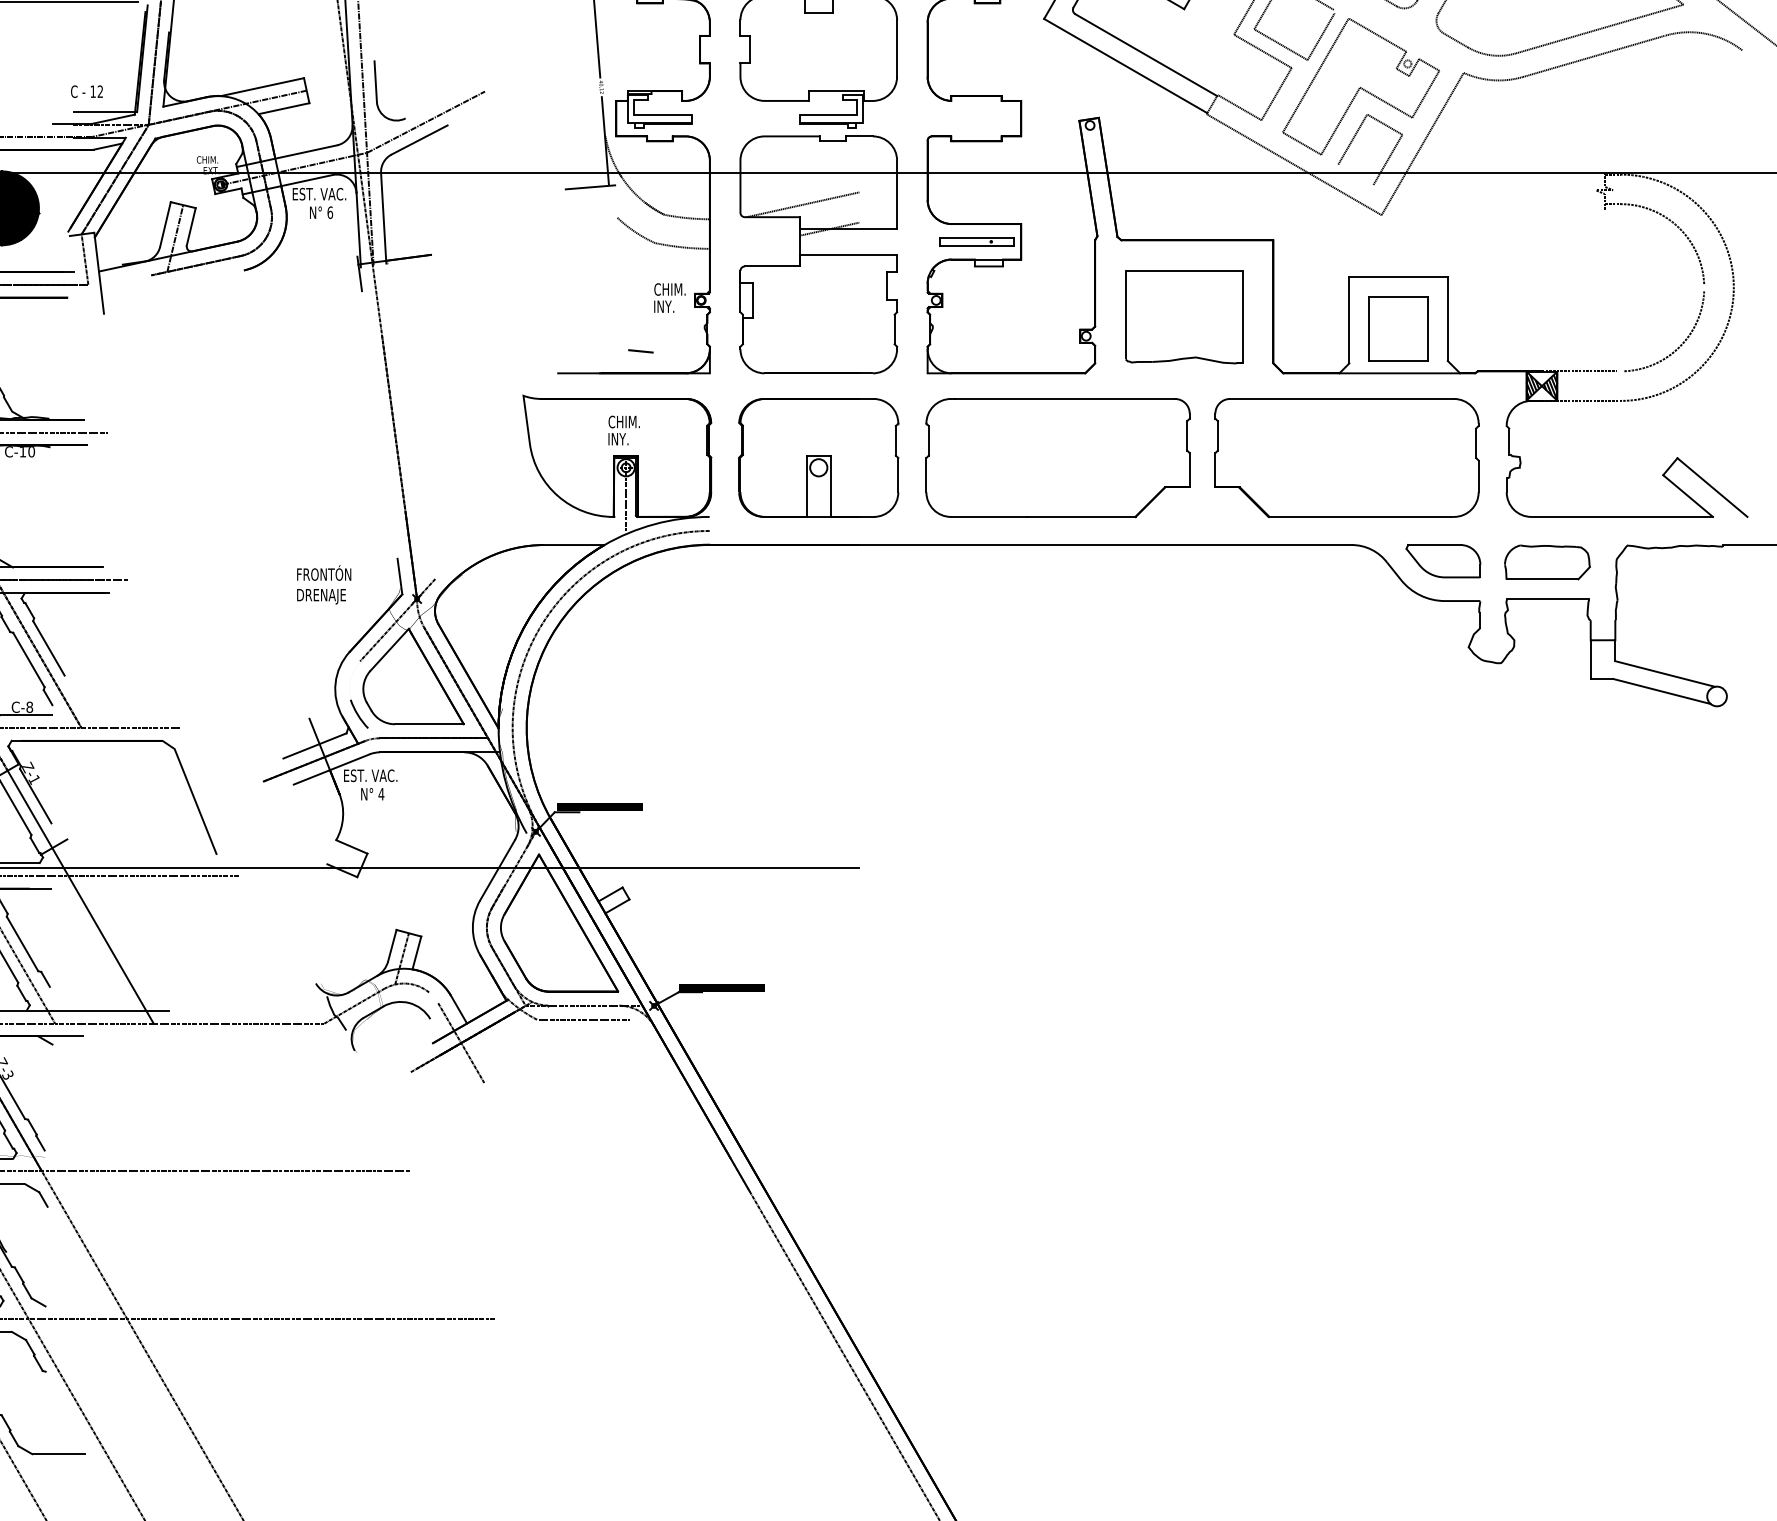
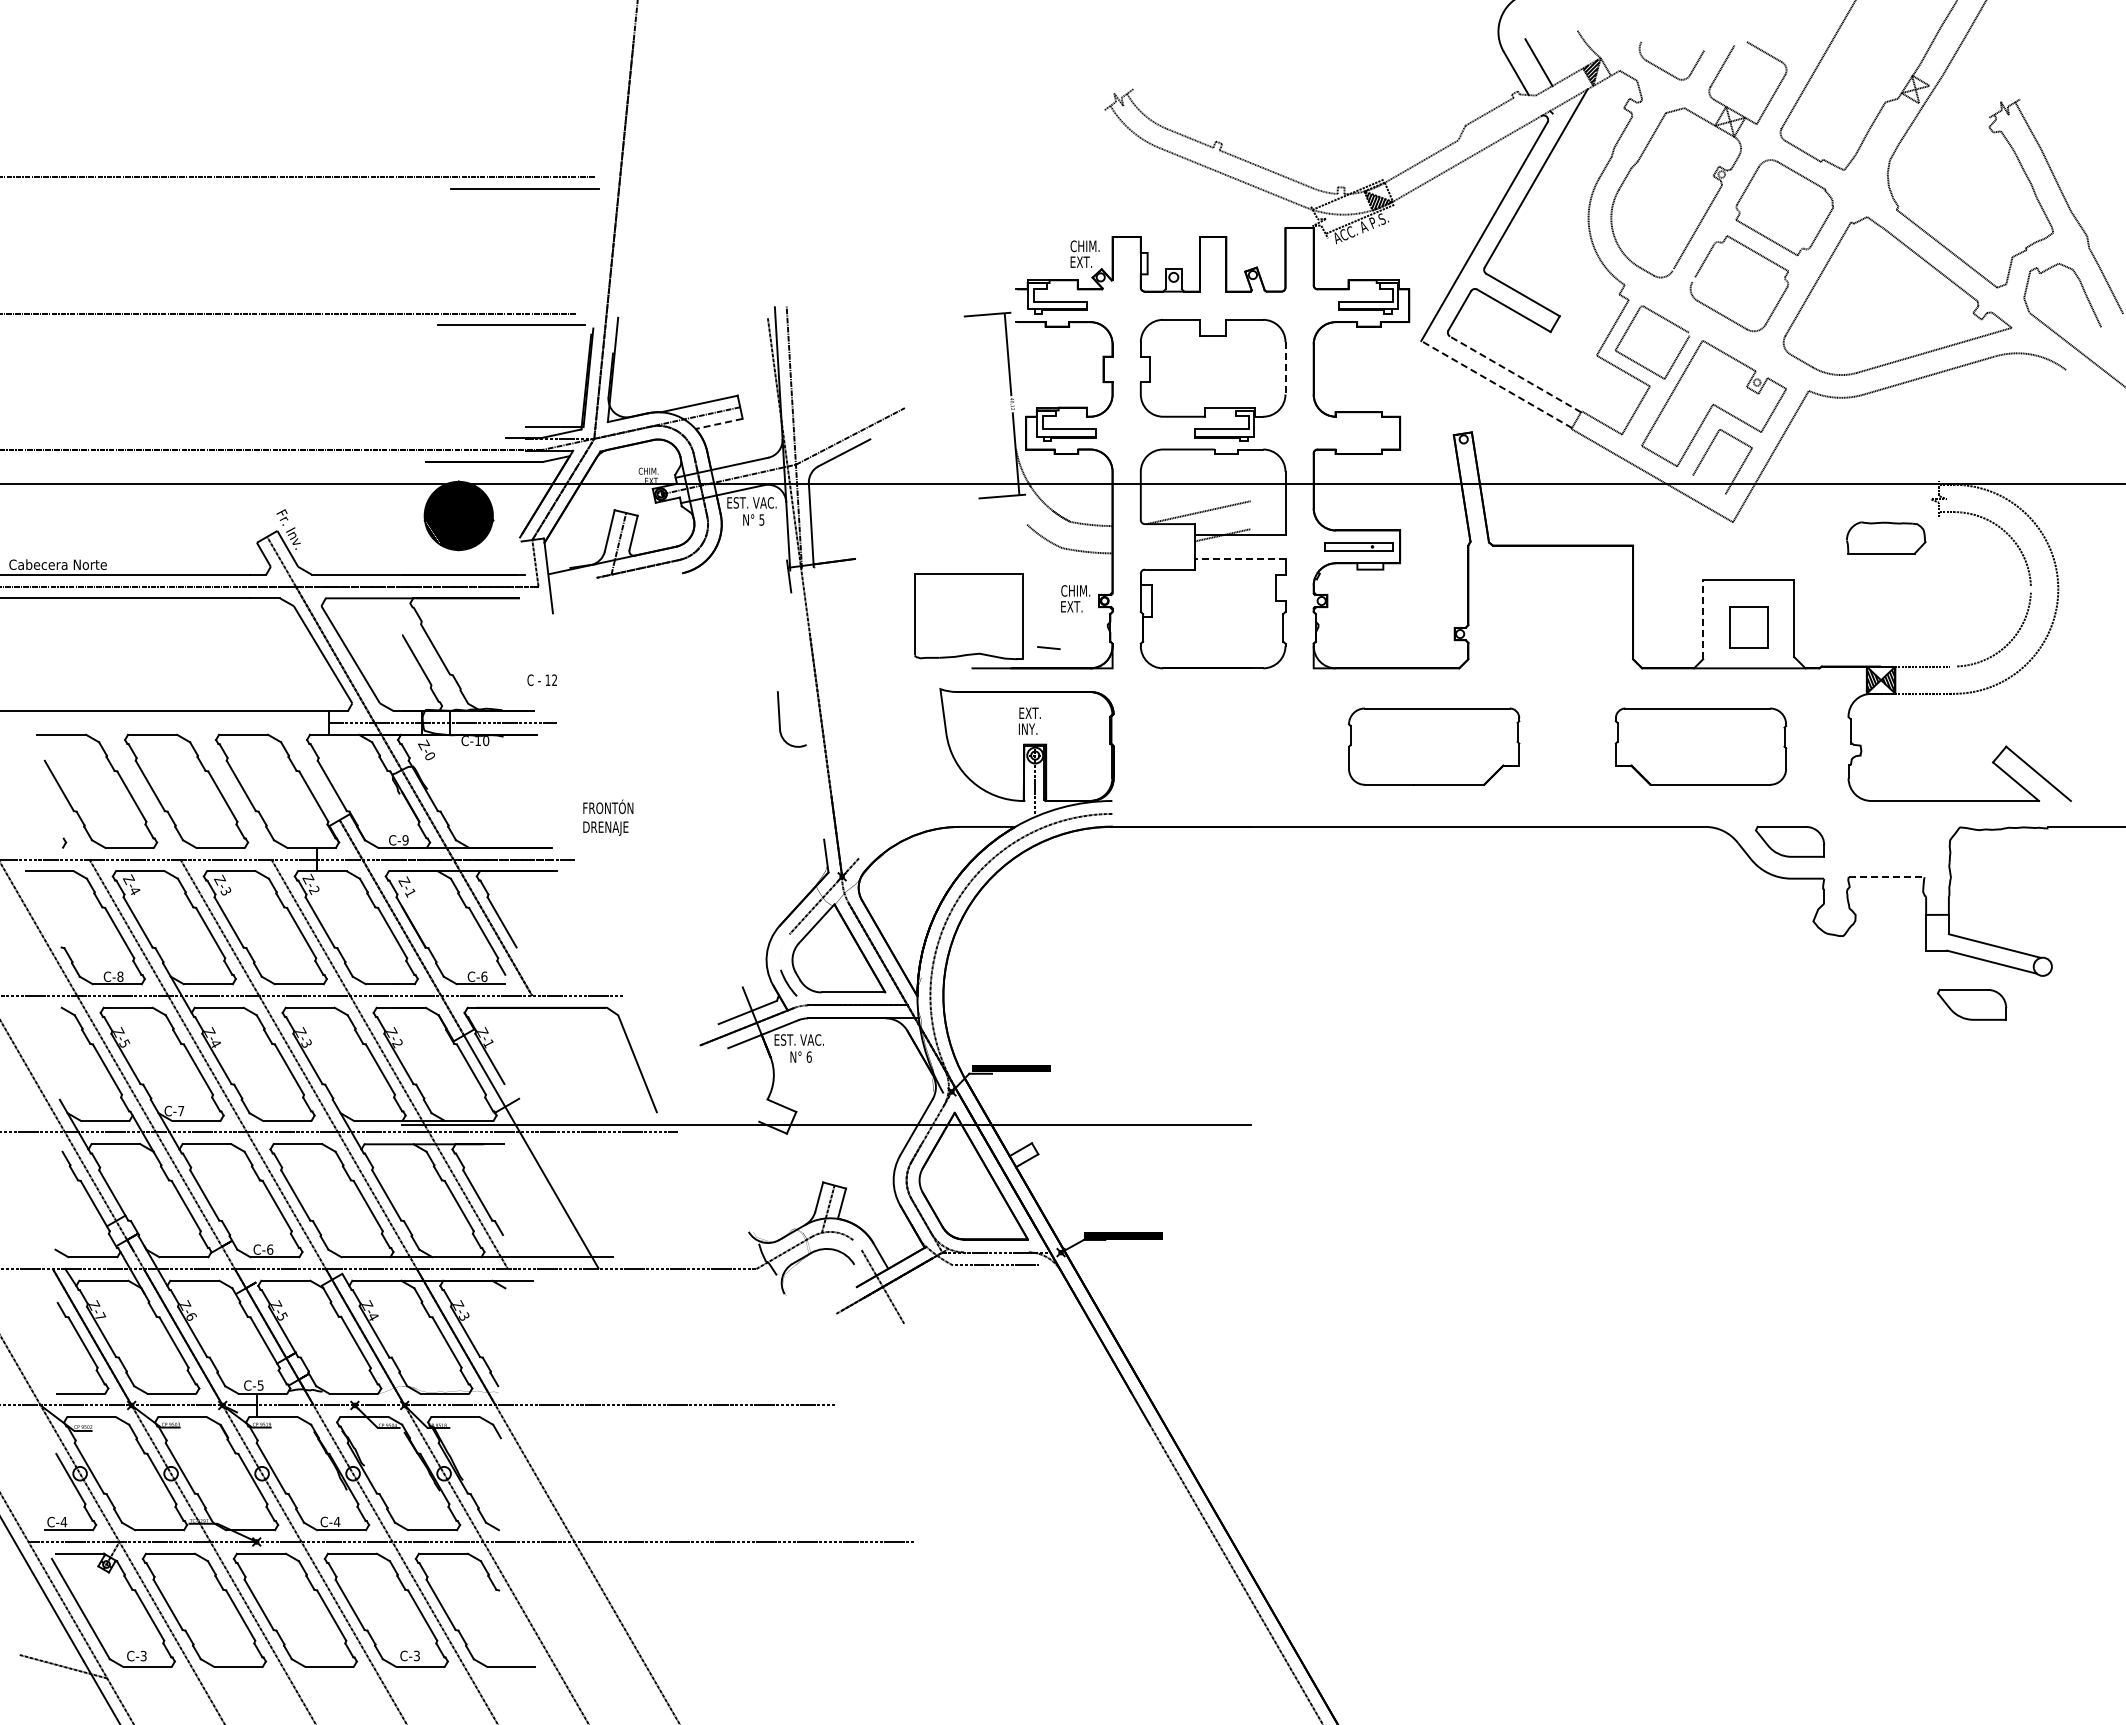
line: (897, 48) -> (1285, 368), solid -> dashed
line: (1146, 55) -> (1515, 374), solid -> dashed
line: (1125, 66) -> (1496, 384), solid -> dashed
part: (377, 90) -> (780, 719), moved
text: (86, 91) -> (541, 680), moved
line: (284, 108) -> (719, 423), solid -> dashed
text: (329, 212) -> (761, 519), 6 -> 5
line: (847, 254) -> (1239, 558), solid -> dashed
text: (666, 306) -> (1072, 606), INY. -> EXT.
part: (1184, 317) -> (968, 616), moved
line: (1349, 320) -> (1703, 619), solid -> dashed
part: (1398, 329) -> (1748, 627), size x0.7
text: (624, 422) -> (1033, 713), CHIM. -> EXT.
part: (819, 457) -> (1213, 746), removed
part: (1057, 457) -> (1433, 746), size x0.7
part: (1346, 457) -> (1700, 746), size x0.7
part: (1547, 561) -> (1886, 537), moved
text: (324, 584) -> (608, 817), moved
line: (1547, 598) -> (1886, 876), solid -> dashed
text: (29, 706) -> (484, 976), C-8 -> C-6
part: (1639, 737) -> (1971, 1004), added
text: (380, 793) -> (808, 1056), 4 -> 6

